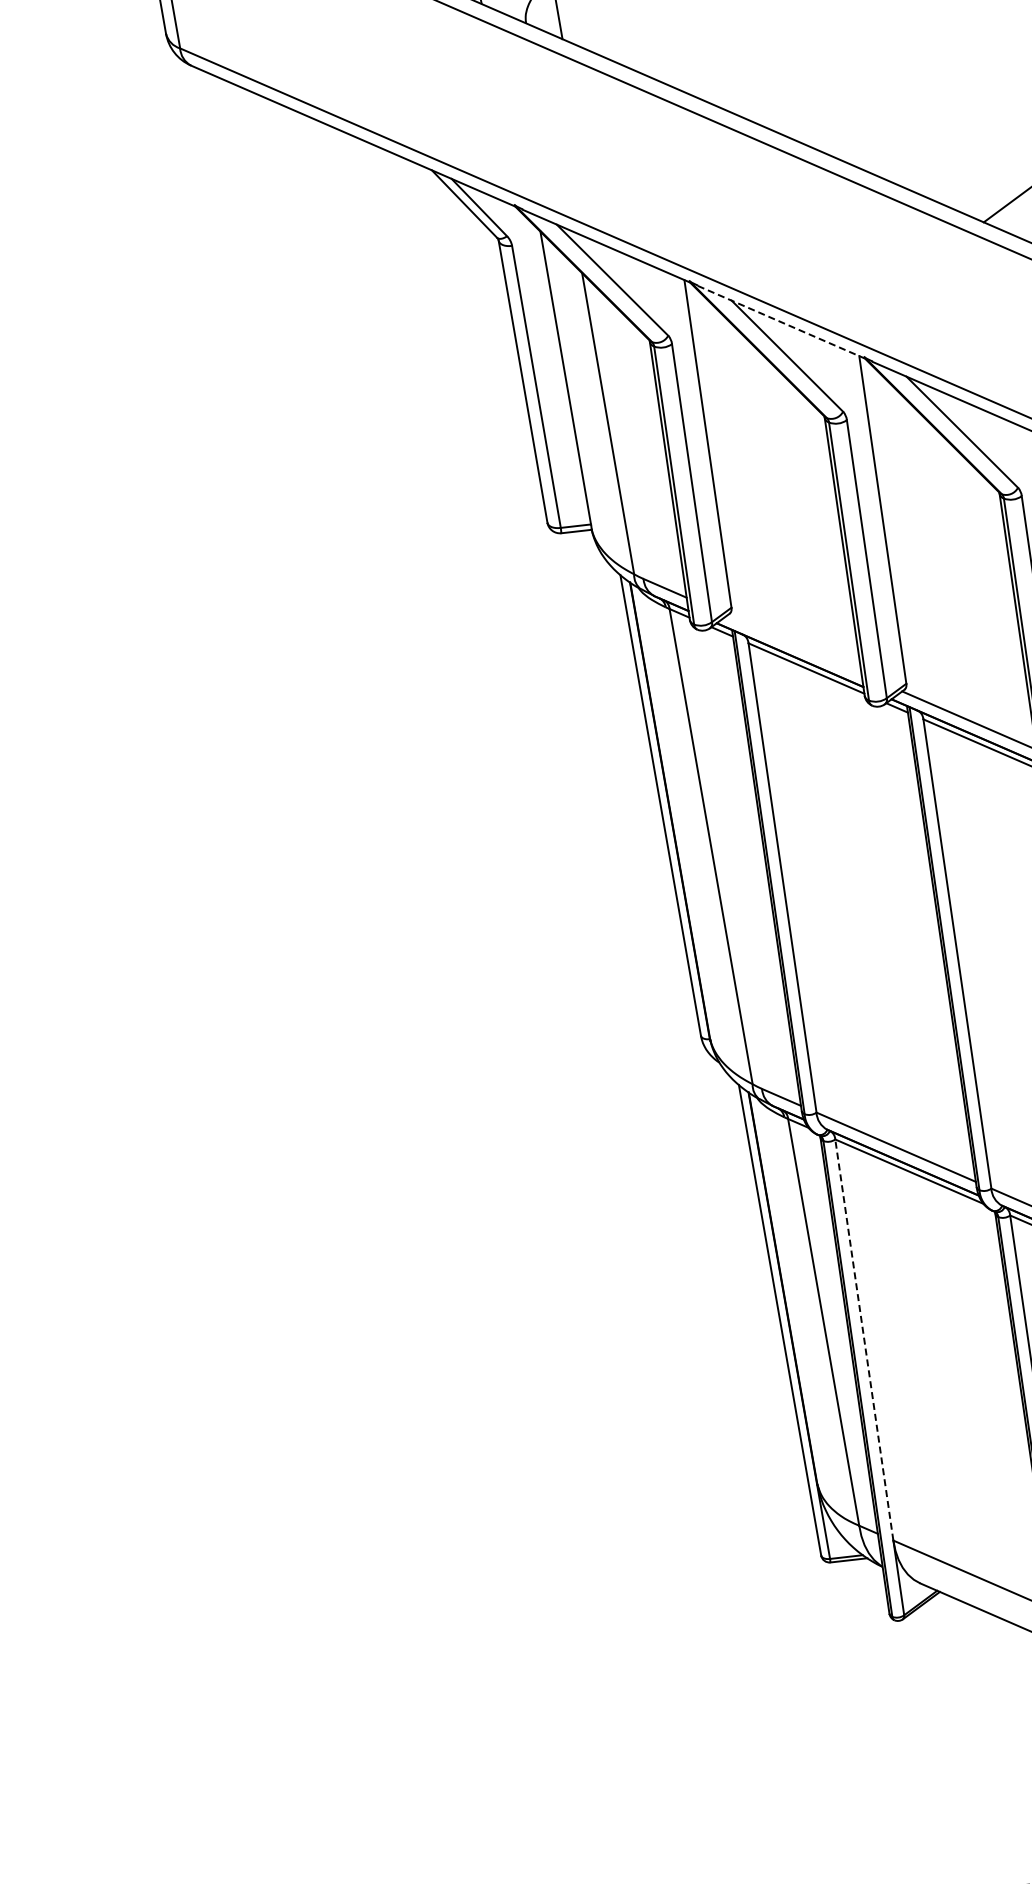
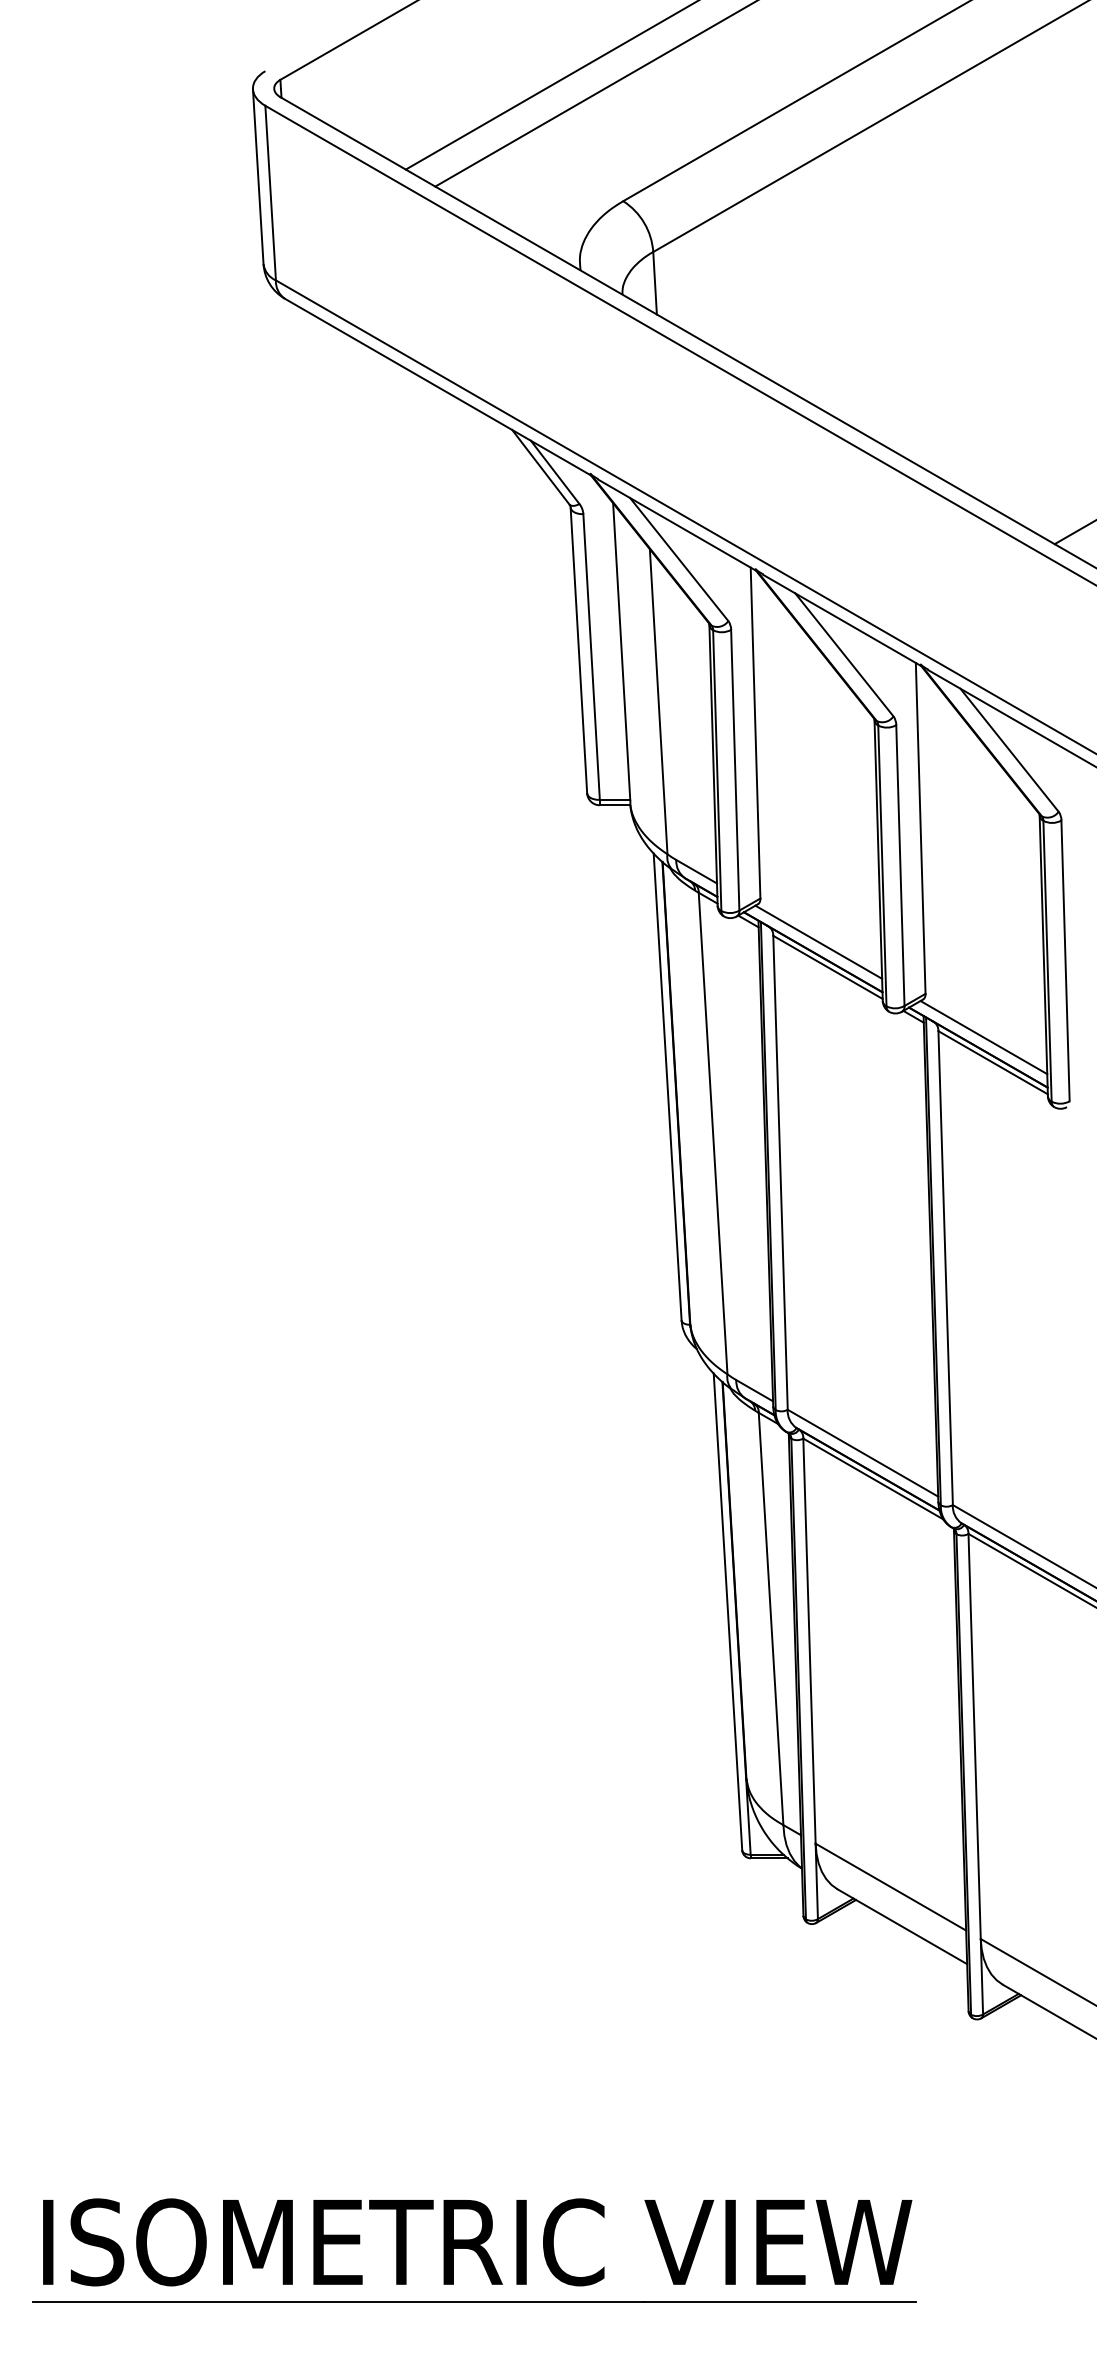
line: (781, 322) -> (842, 620), dashed -> solid
line: (794, 643) -> (818, 941), added
line: (864, 1340) -> (809, 1641), dashed -> solid

